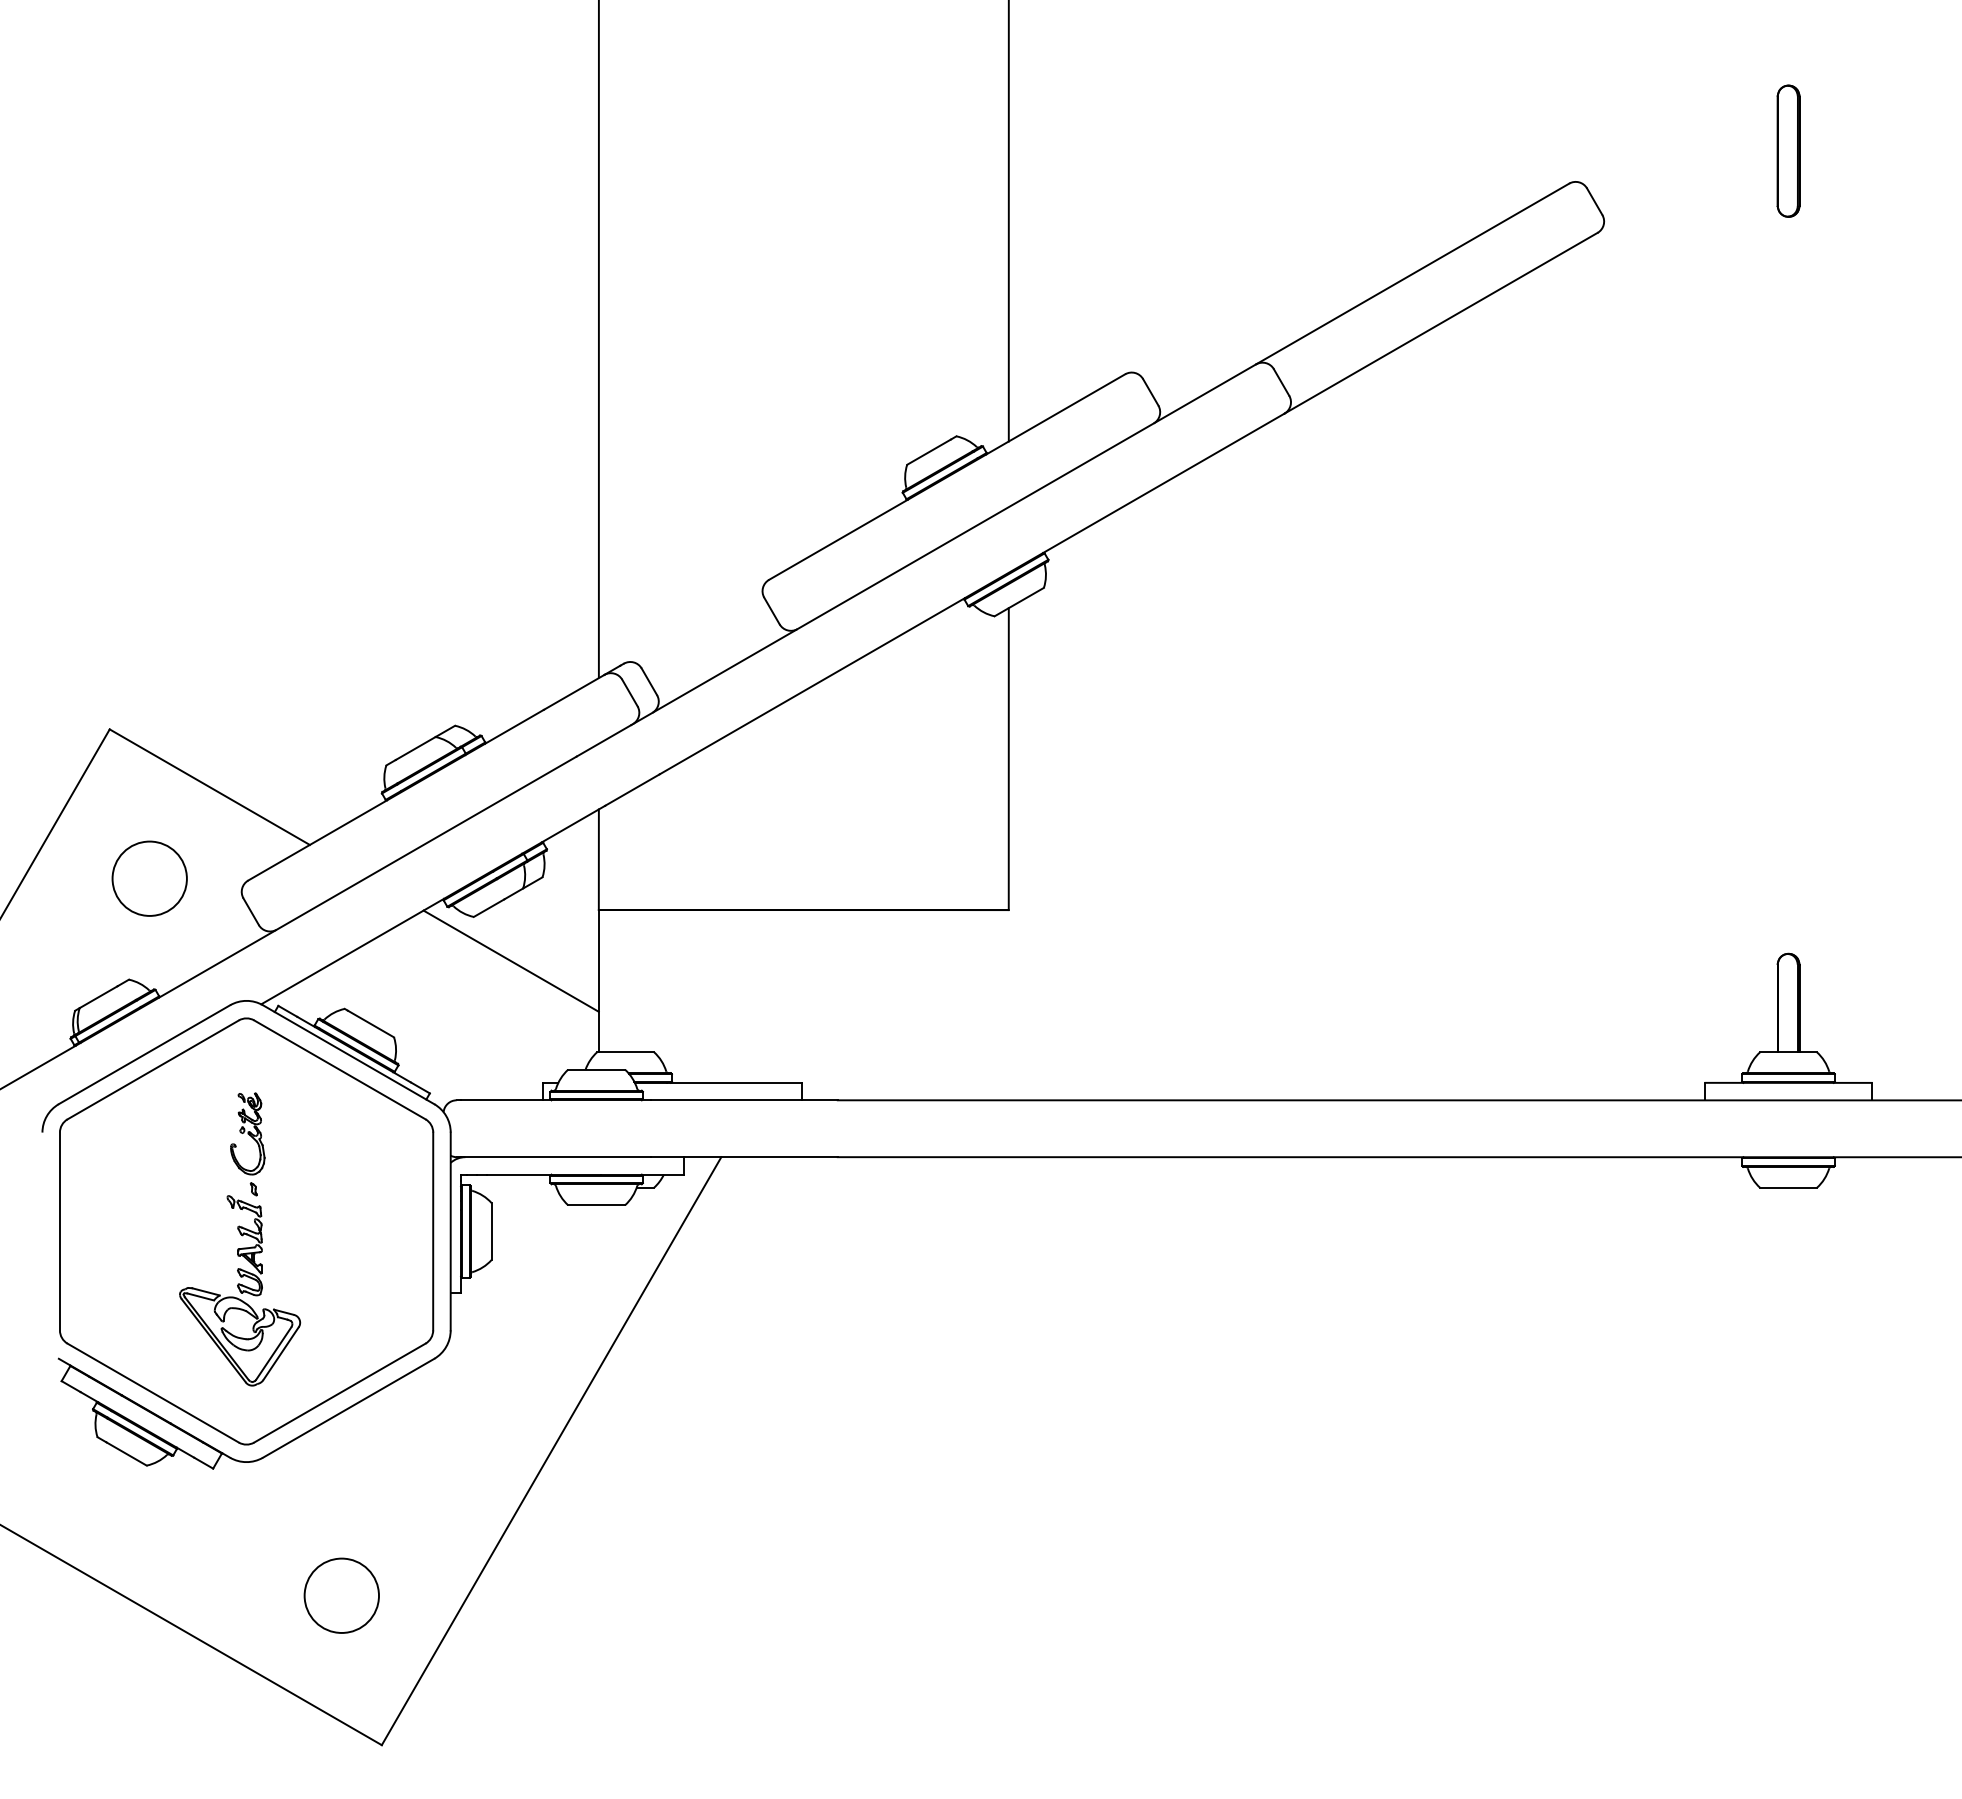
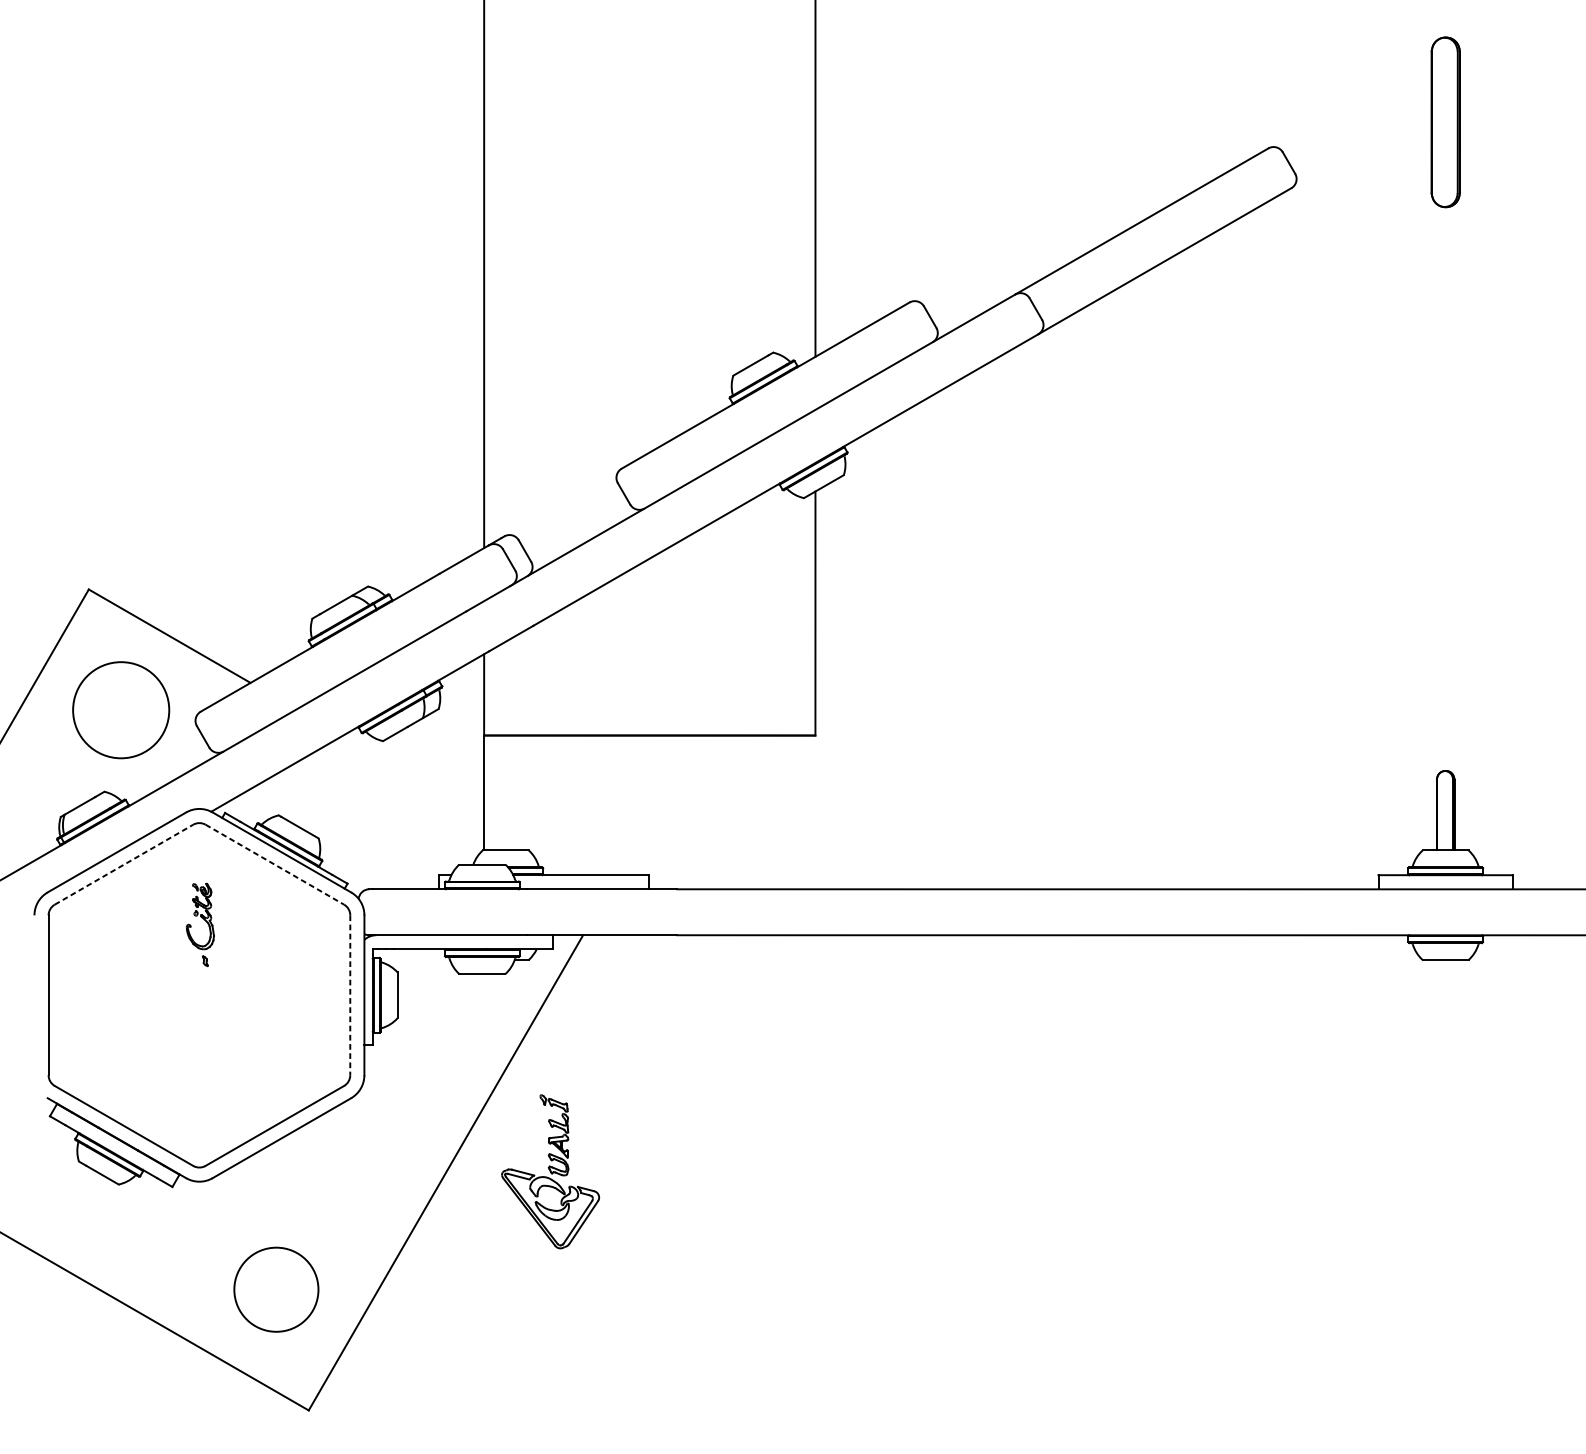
part: (1788, 150) -> (1445, 121), size x1.6
circle: (149, 878) -> (120, 710), size x1.6
line: (510, 960) -> (412, 776), removed
line: (153, 1069) -> (124, 864), solid -> dashed
line: (339, 1069) -> (274, 864), solid -> dashed
line: (433, 1231) -> (350, 995), solid -> dashed
part: (240, 1290) -> (550, 1171), moved
circle: (341, 1595) -> (276, 1289), size x1.4

